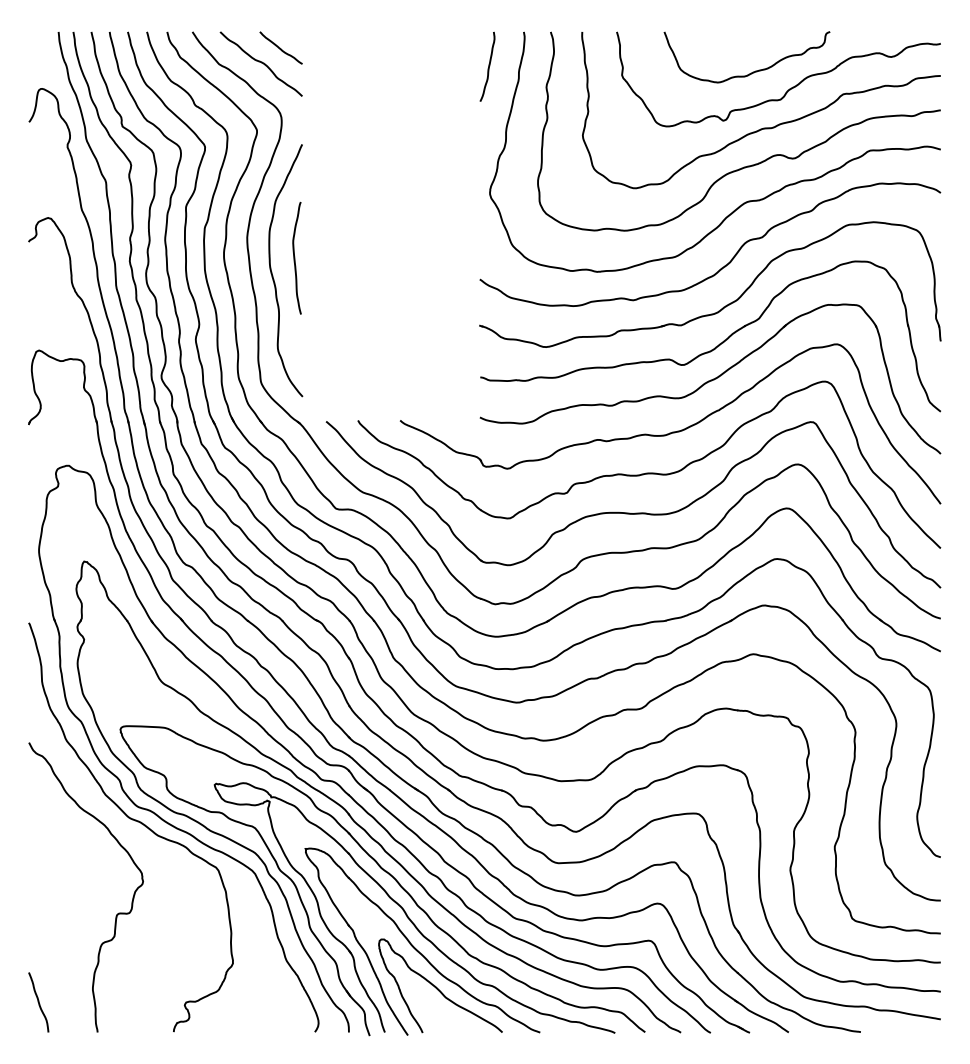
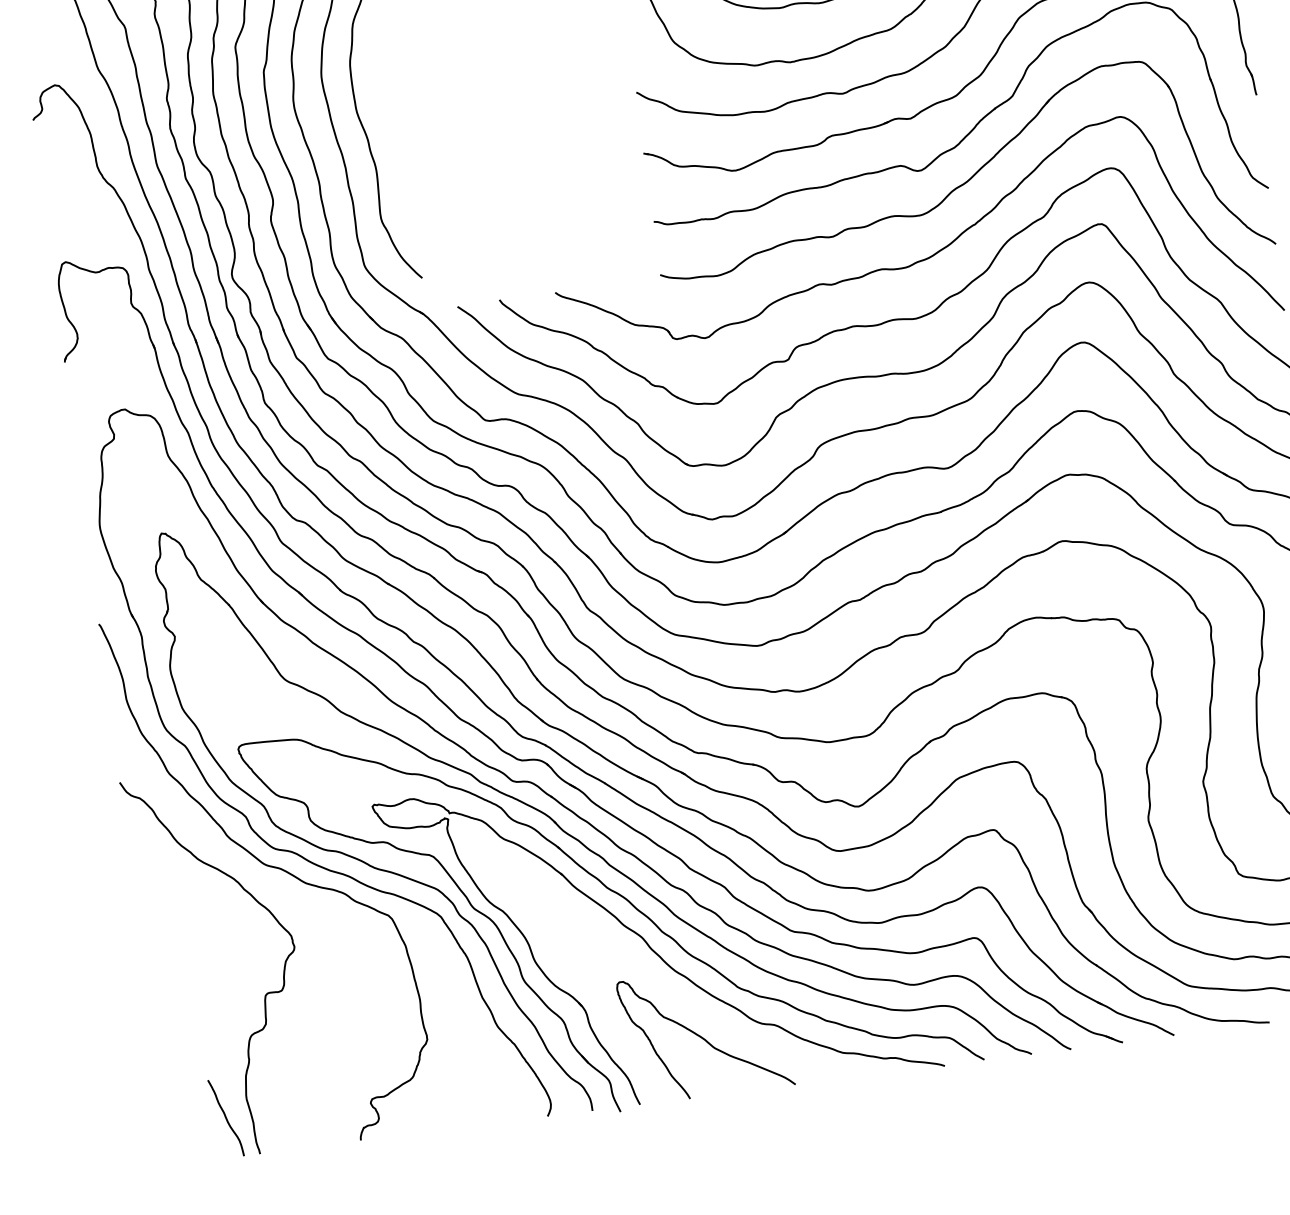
curve: (295, 257) -> (388, 95), removed
part: (415, 947) -> (665, 987), removed
curve: (38, 1002) -> (225, 1118), moved

